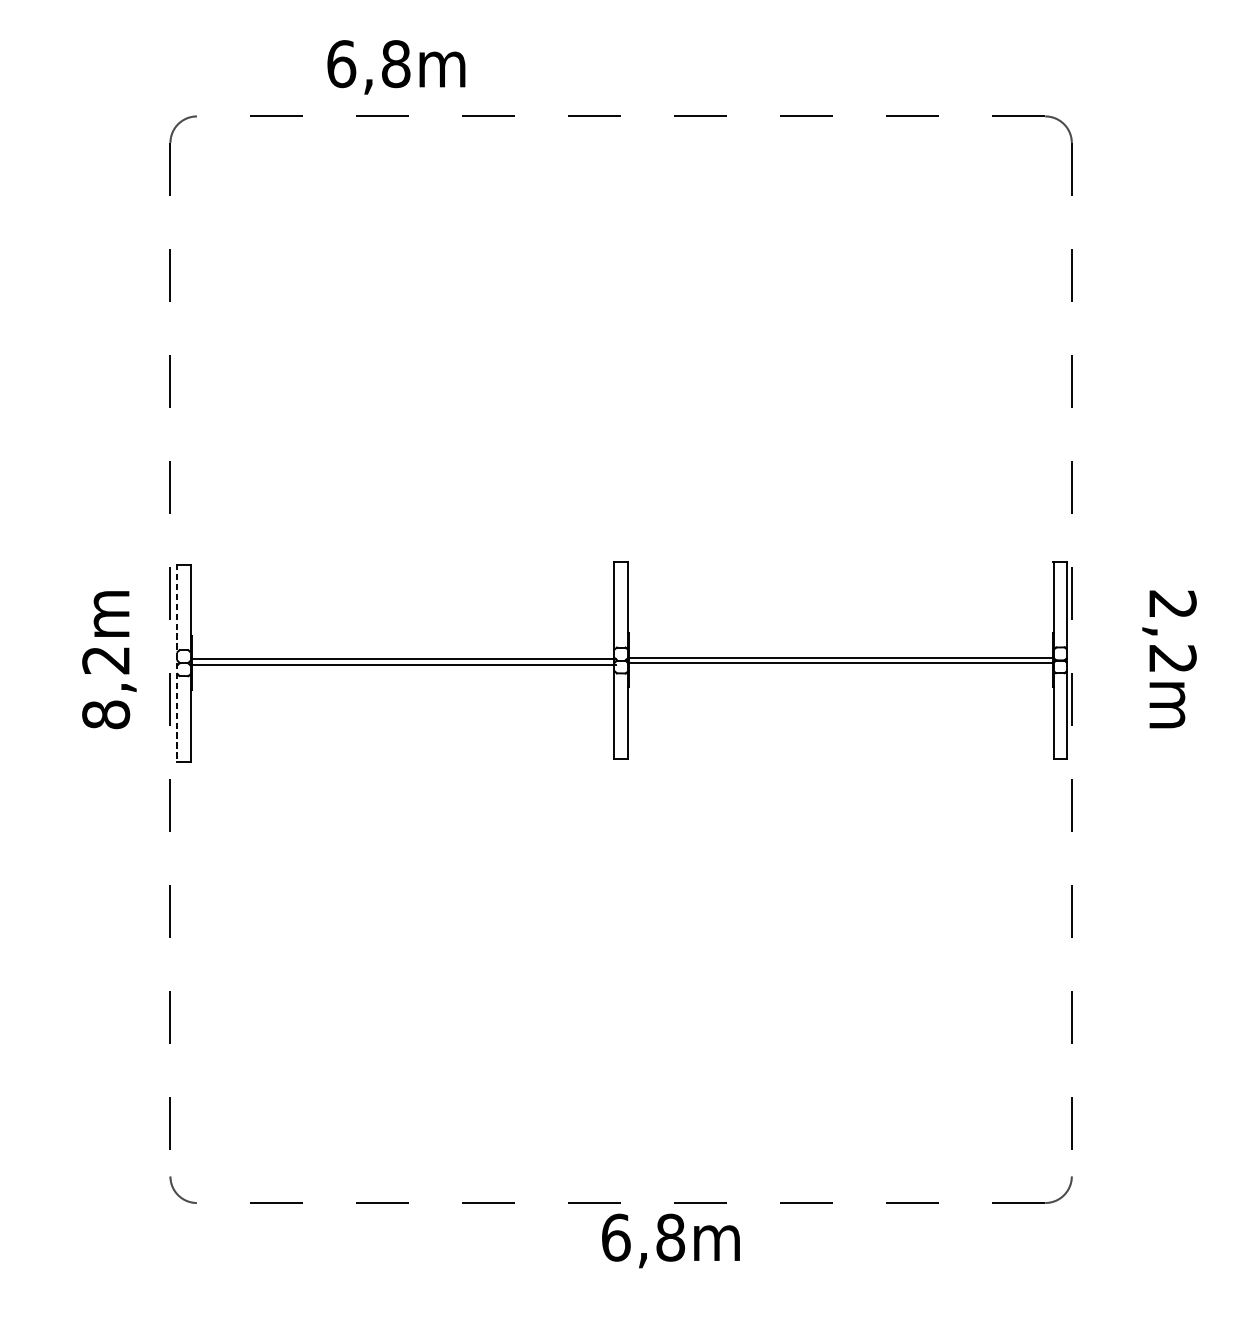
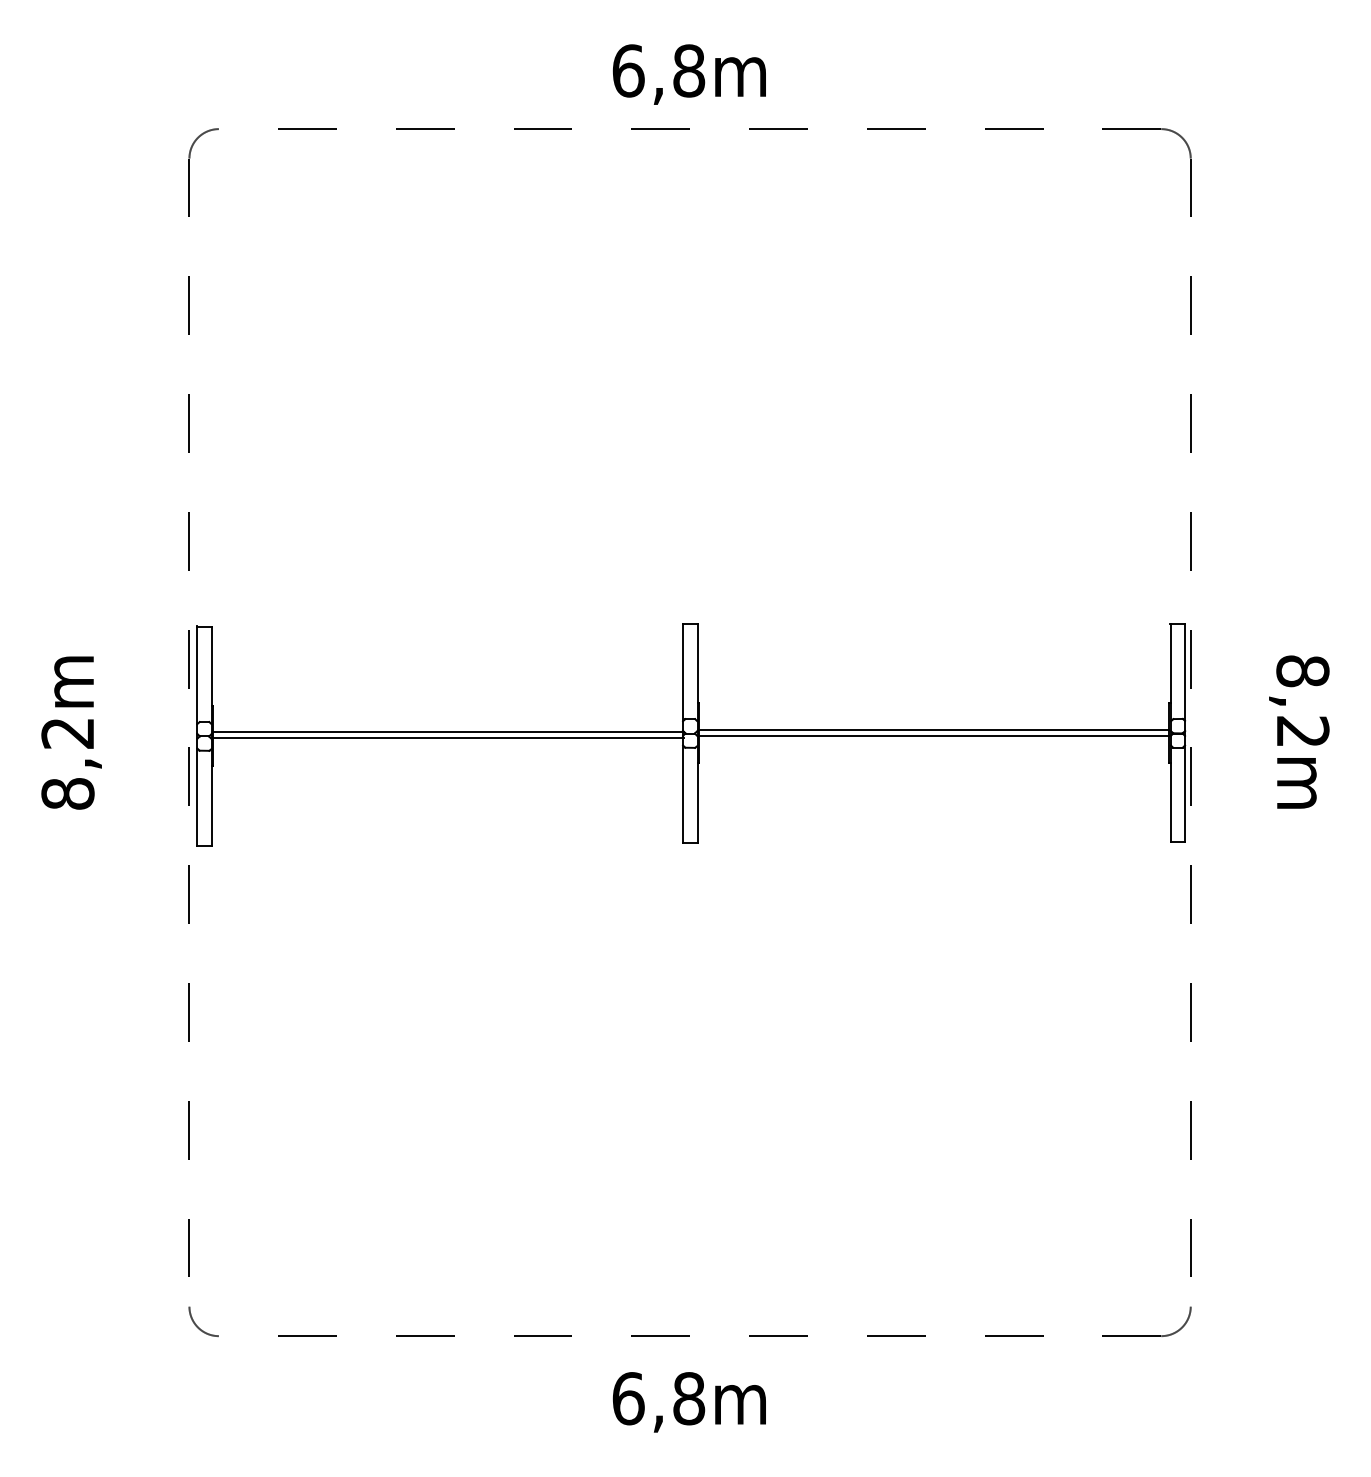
text: (395, 67) -> (688, 74), moved
text: (1172, 604) -> (1302, 671), 2,2m -> 8,2m
text: (109, 659) -> (71, 732), moved
line: (176, 663) -> (196, 736), dashed -> solid
text: (670, 1241) -> (688, 1402), moved

